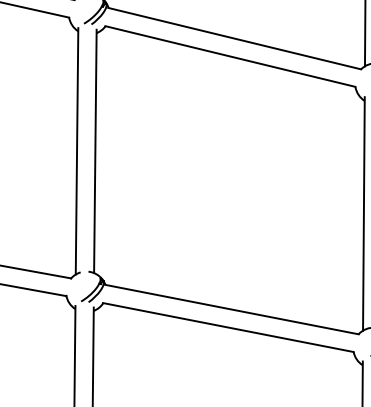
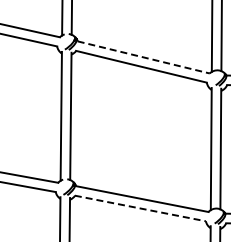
line: (234, 38) -> (143, 57), solid -> dashed
line: (228, 327) -> (140, 208), solid -> dashed

